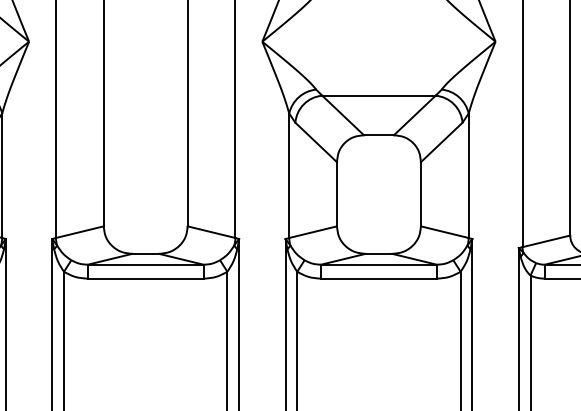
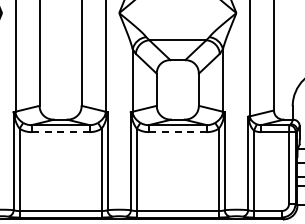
line: (145, 279) -> (60, 132), solid -> dashed
line: (378, 279) -> (177, 132), solid -> dashed

